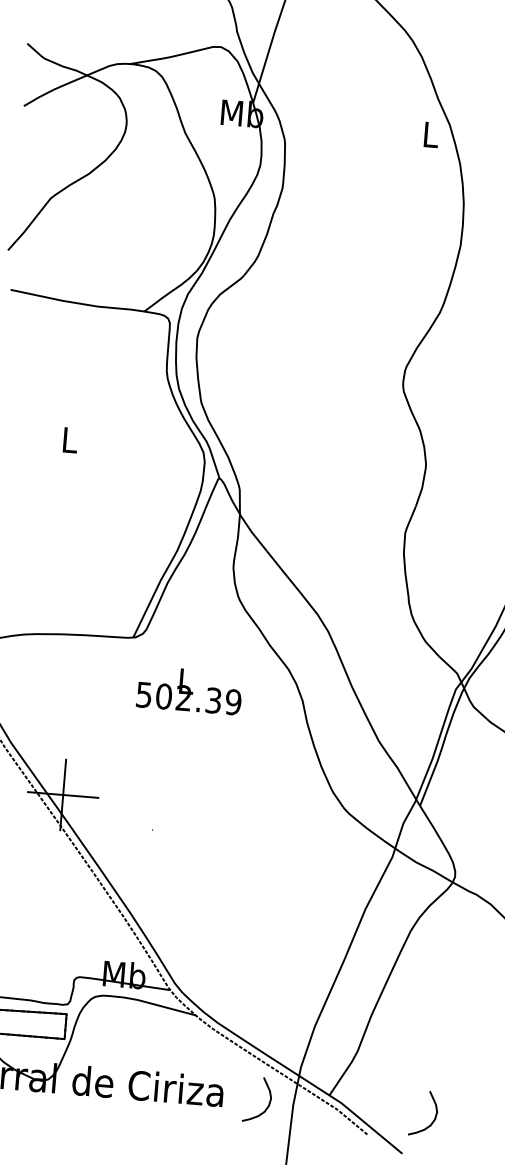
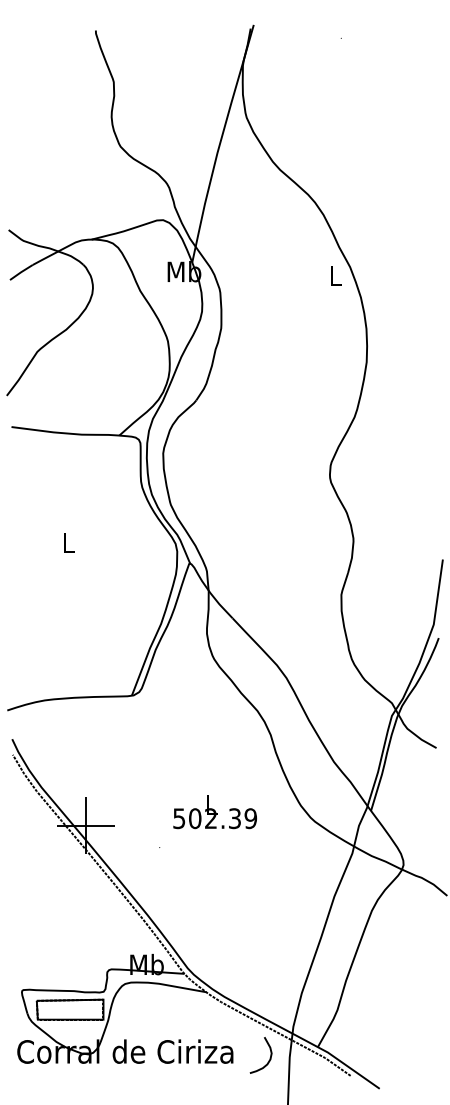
text: (188, 690) -> (214, 812), moved
curve: (432, 1120) -> (401, 1060), removed

